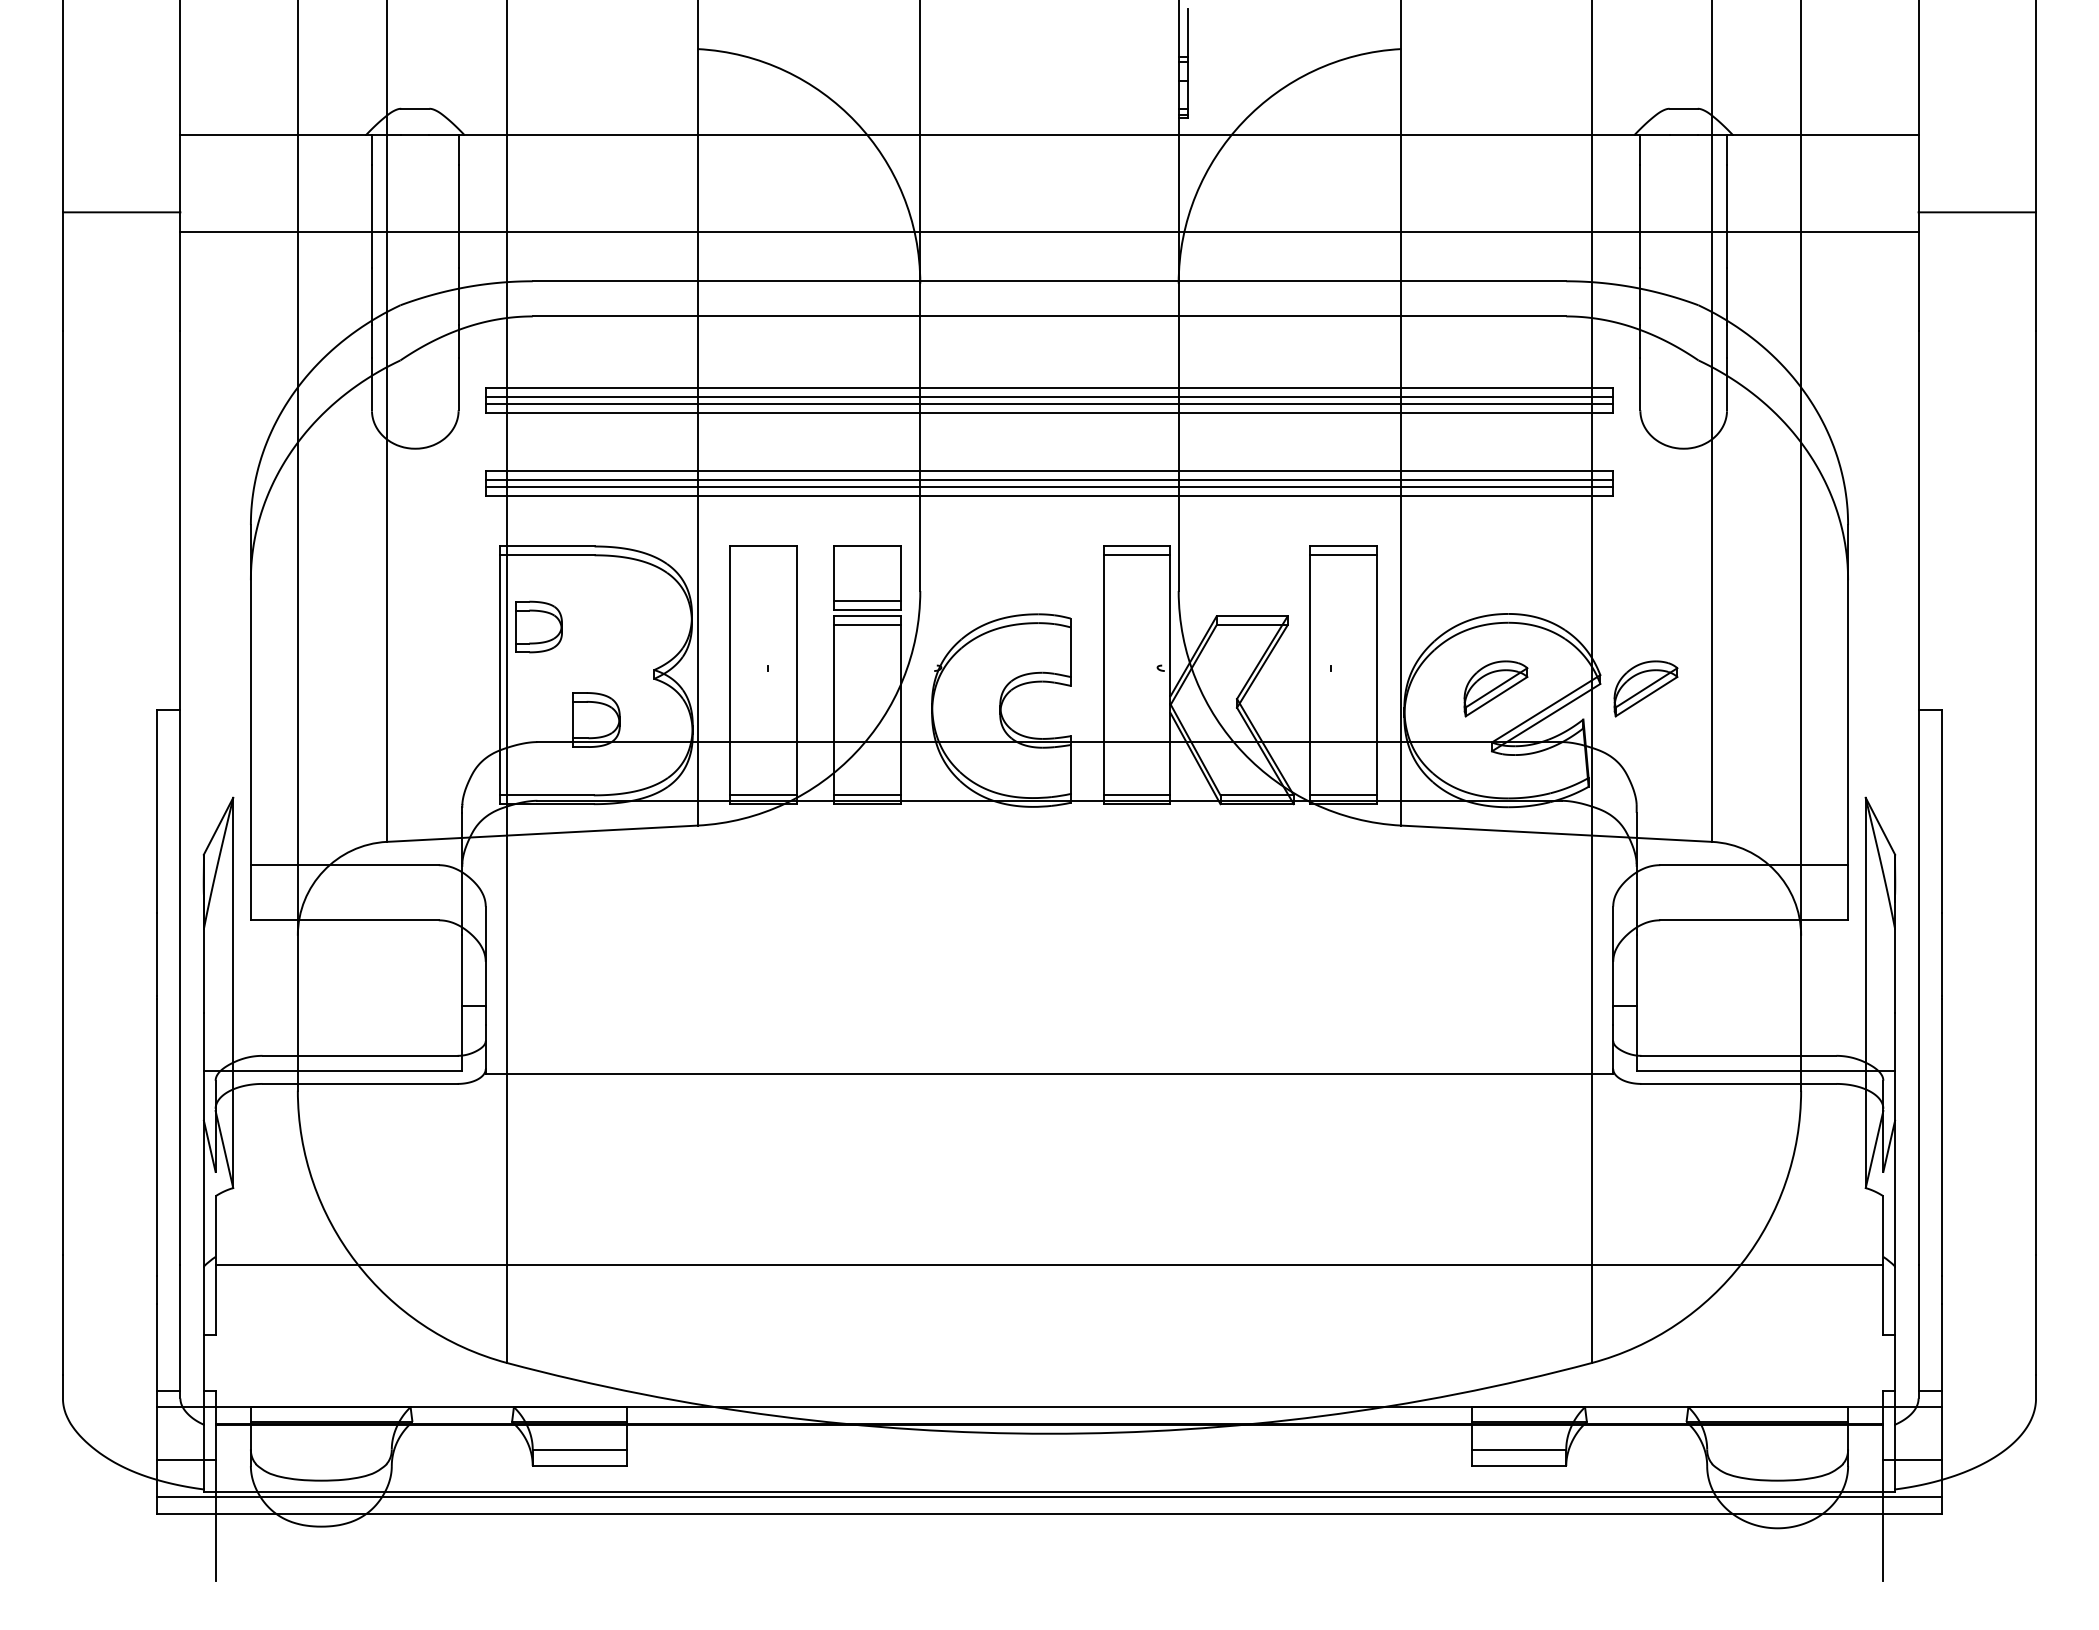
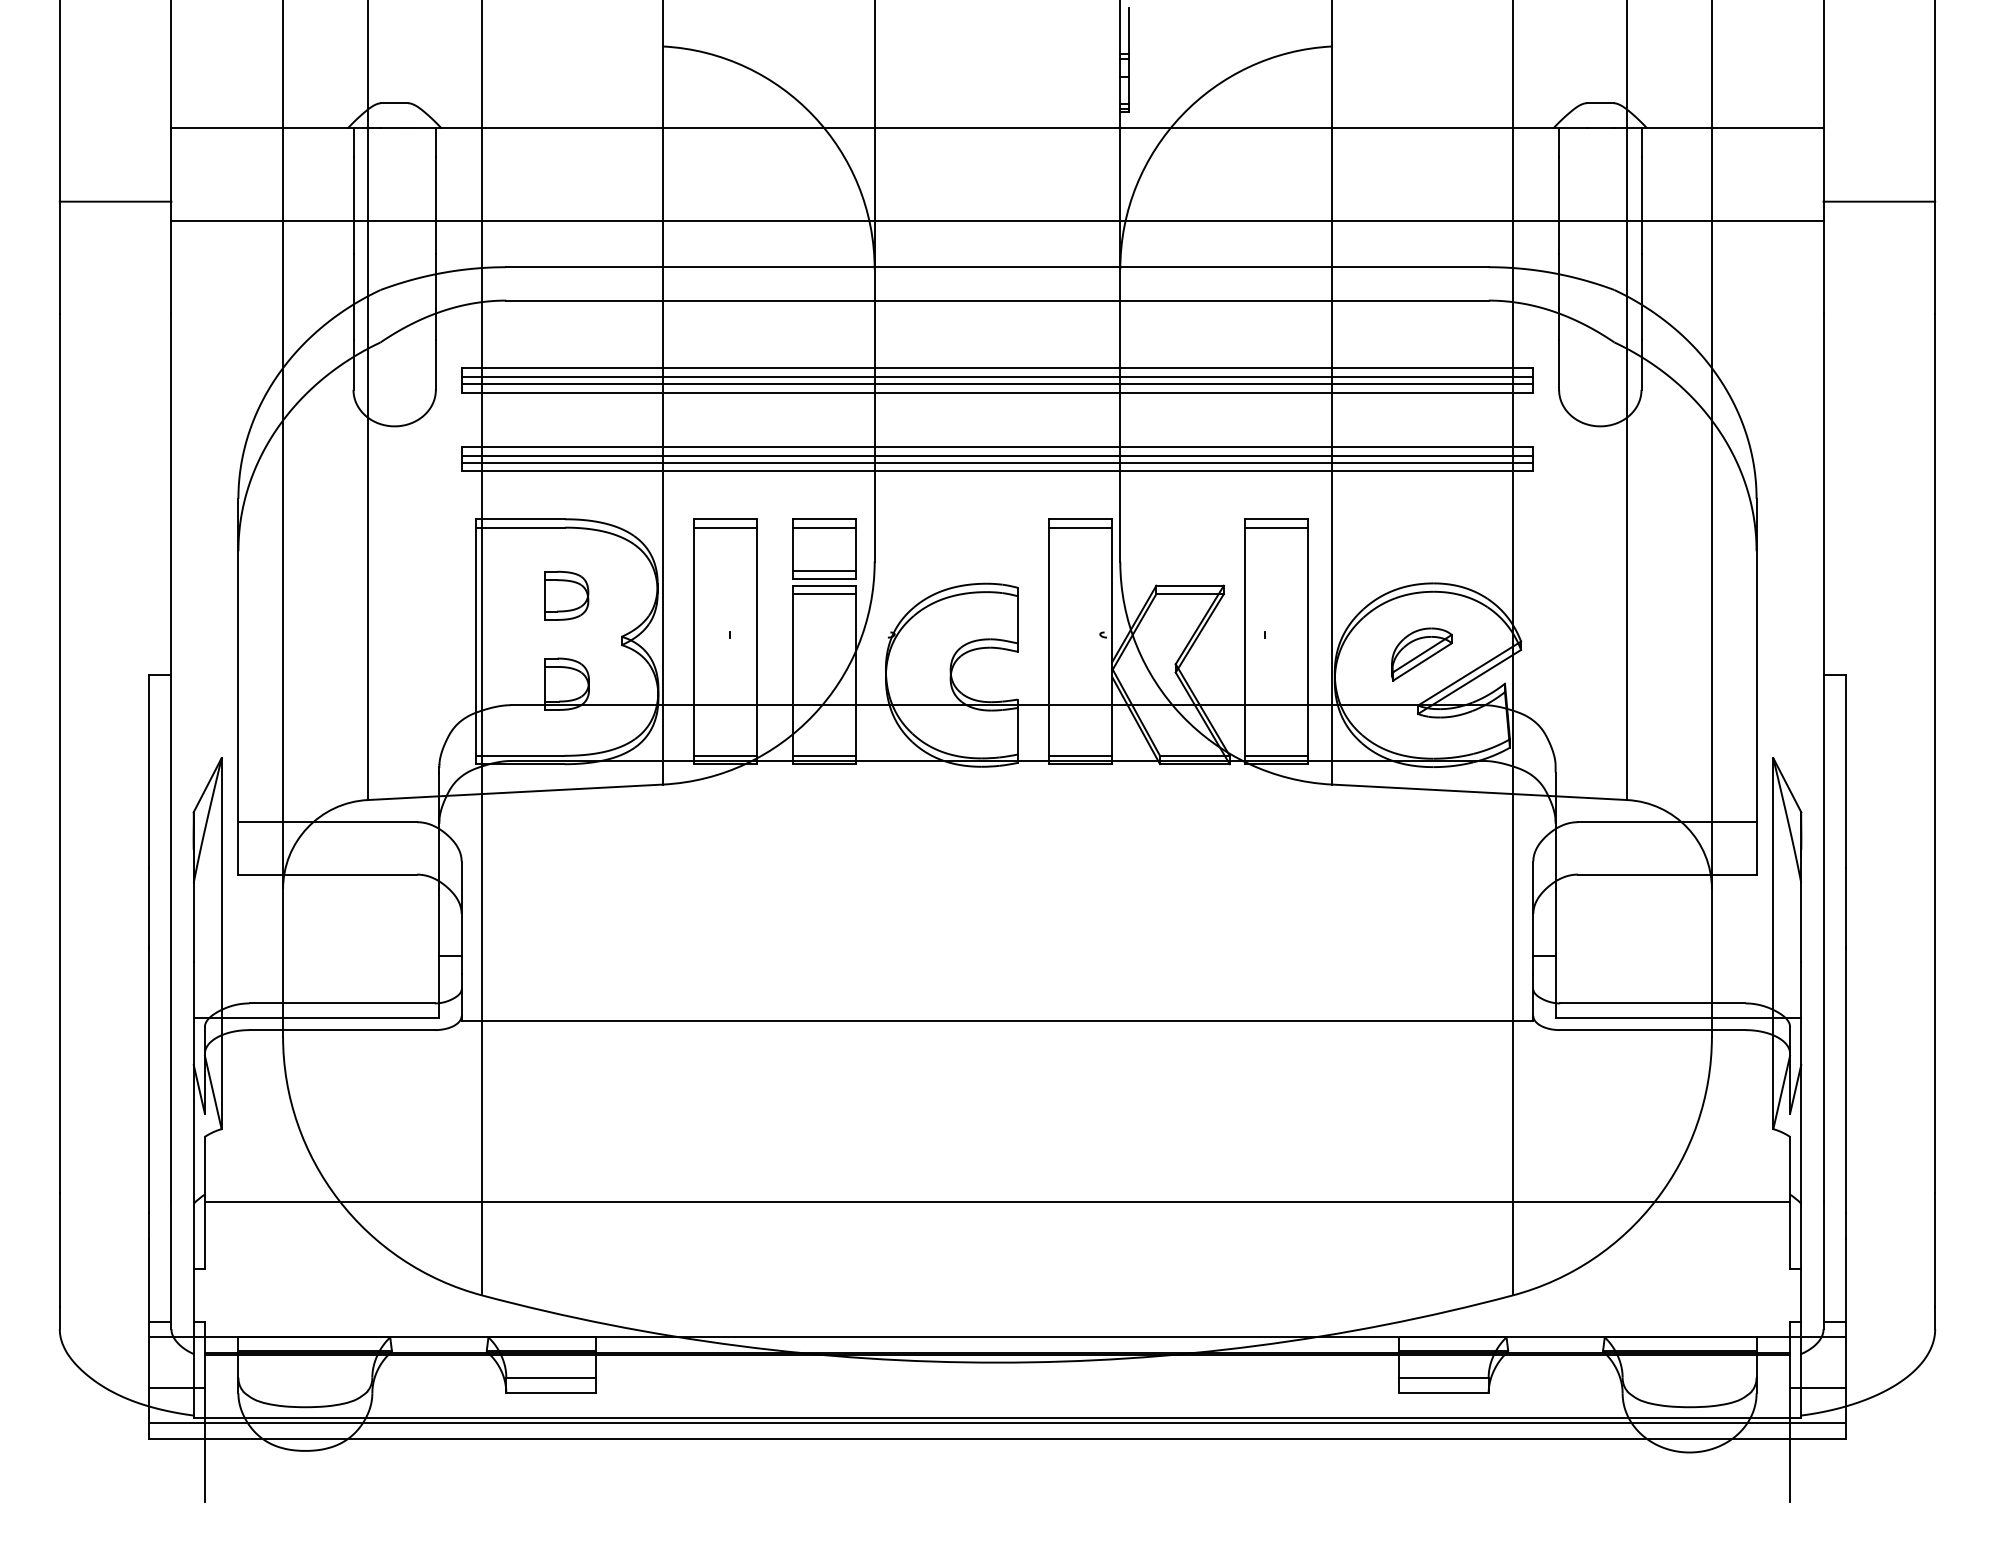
line: (763, 555) -> (725, 527), added
line: (867, 555) -> (824, 527), added
part: (538, 626) -> (565, 595), moved
part: (1645, 688) -> (1563, 654), removed

